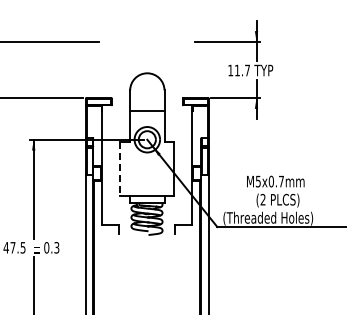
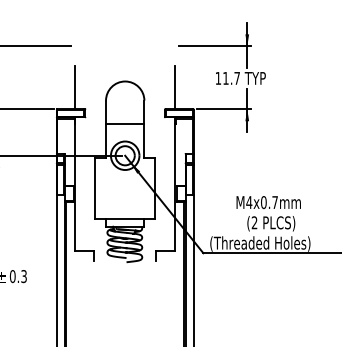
line: (102, 78) -> (75, 87), added
line: (192, 78) -> (175, 87), added
line: (120, 168) -> (95, 187), dashed -> solid
text: (258, 181) -> (249, 202), M5x0.7mm -> M4x0.7mm

